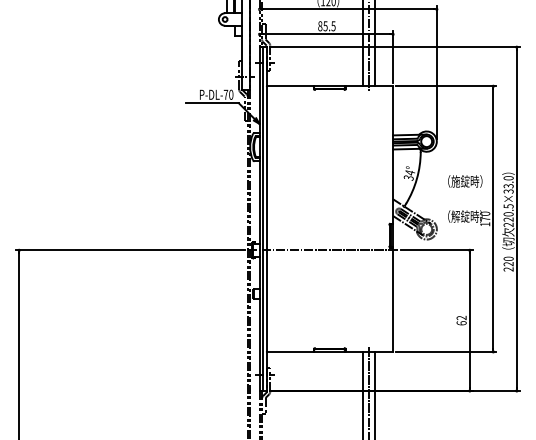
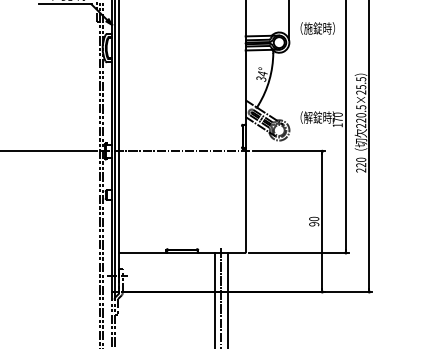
text: (465, 181) -> (318, 28), moved
text: (508, 184) -> (361, 85), 220.5×33.0 -> 220.5×25.5
text: (461, 320) -> (314, 221), 62 -> 90

